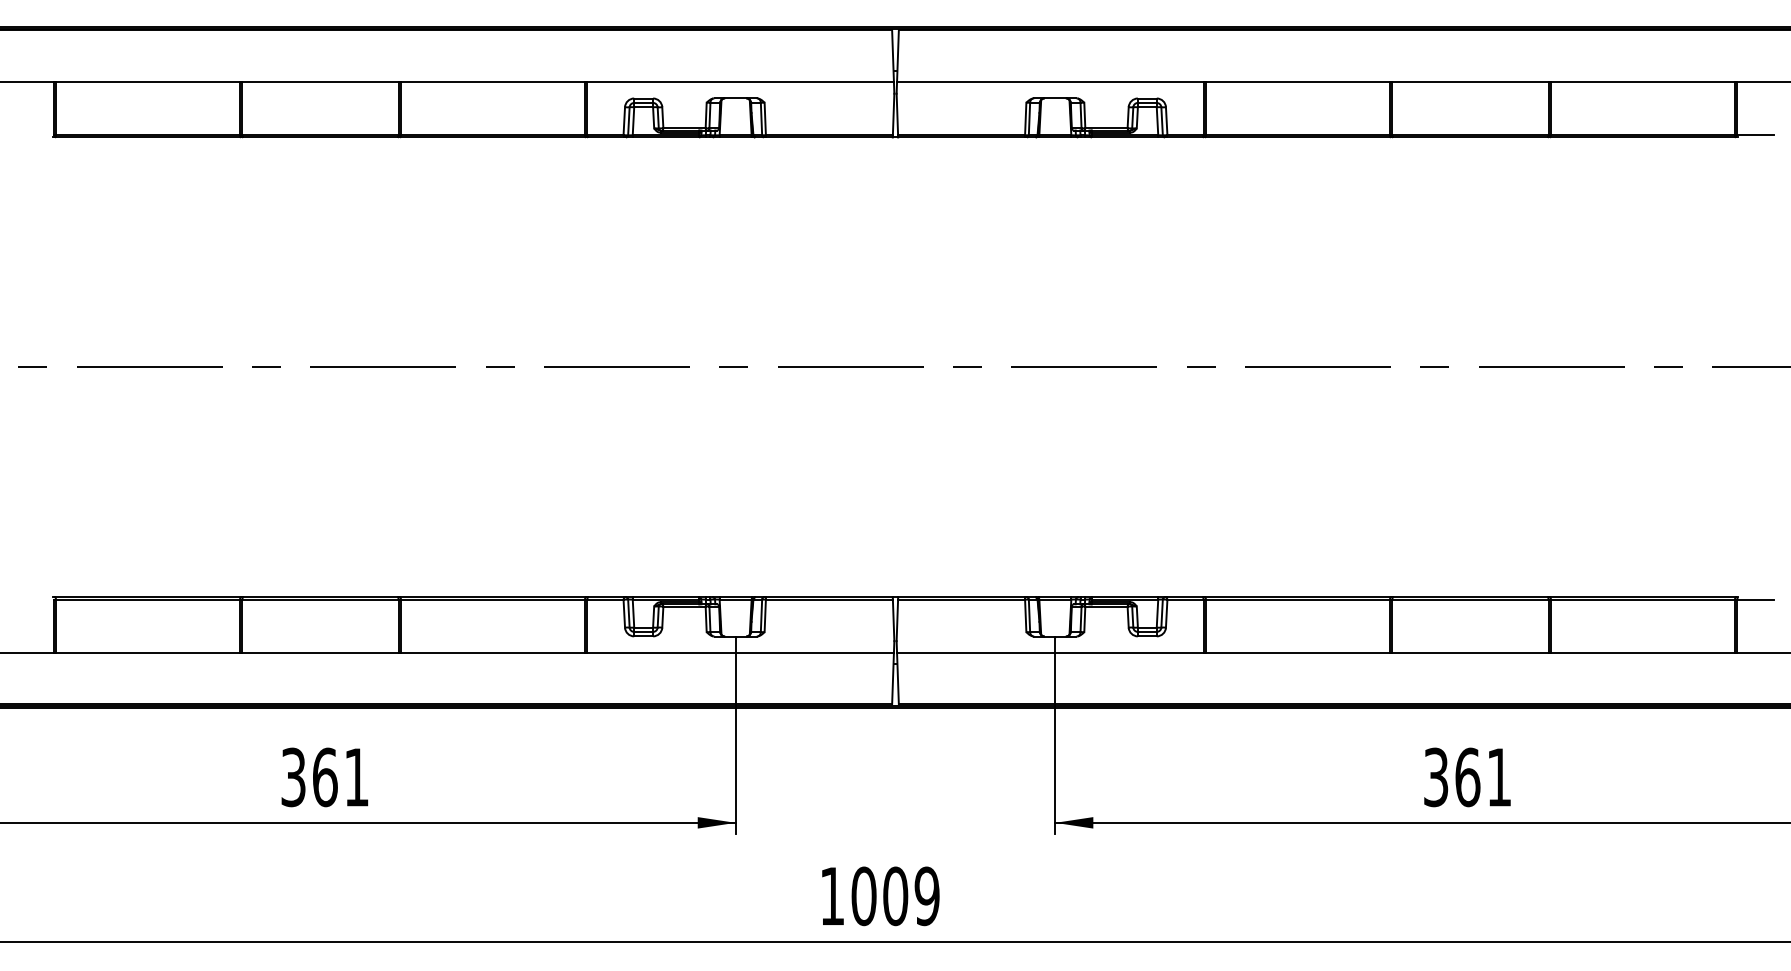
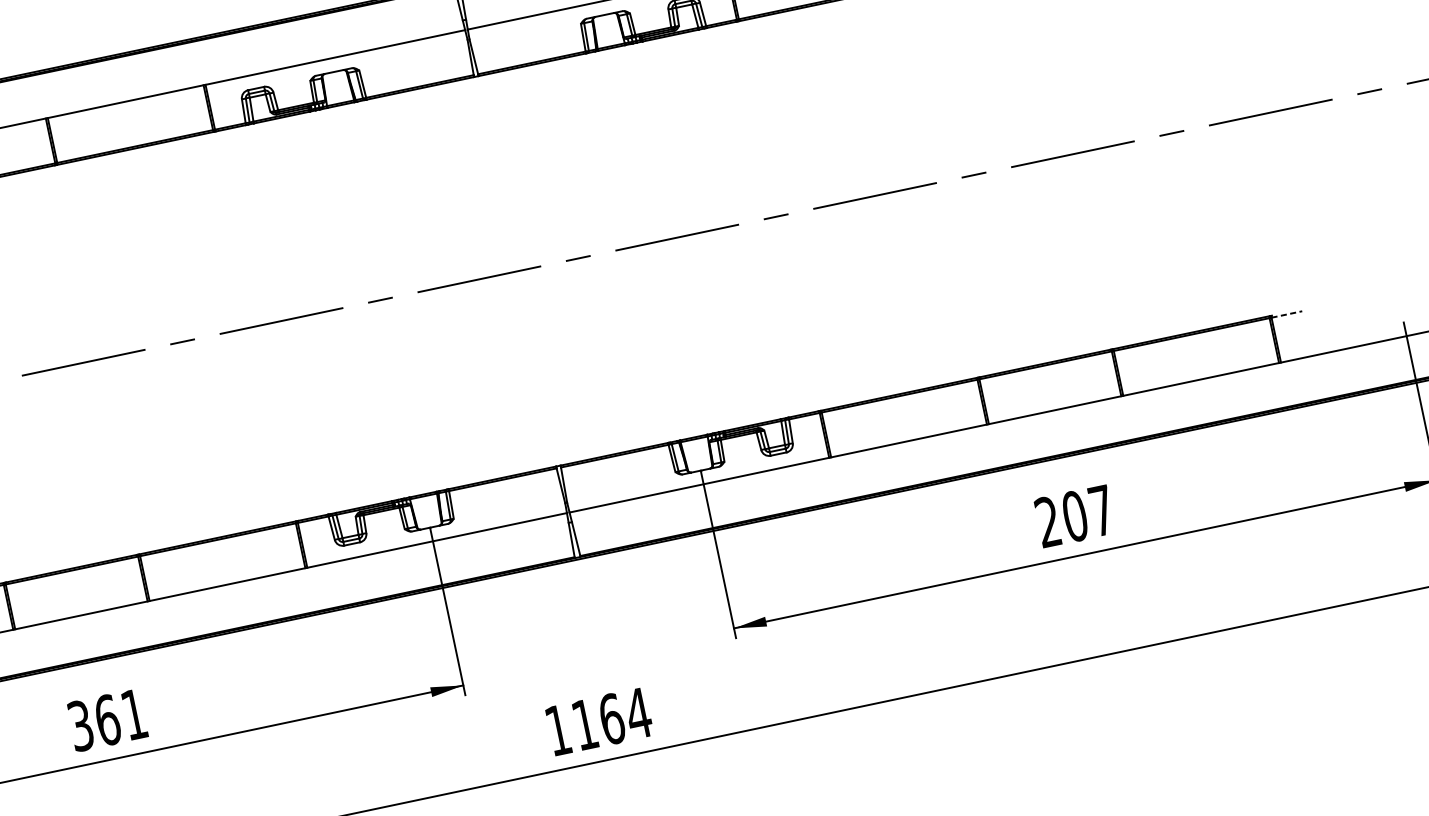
line: (1755, 599) -> (1286, 314), solid -> dashed
text: (1467, 777) -> (1074, 516), 361 -> 207
text: (895, 896) -> (611, 719), 1009 -> 1164

